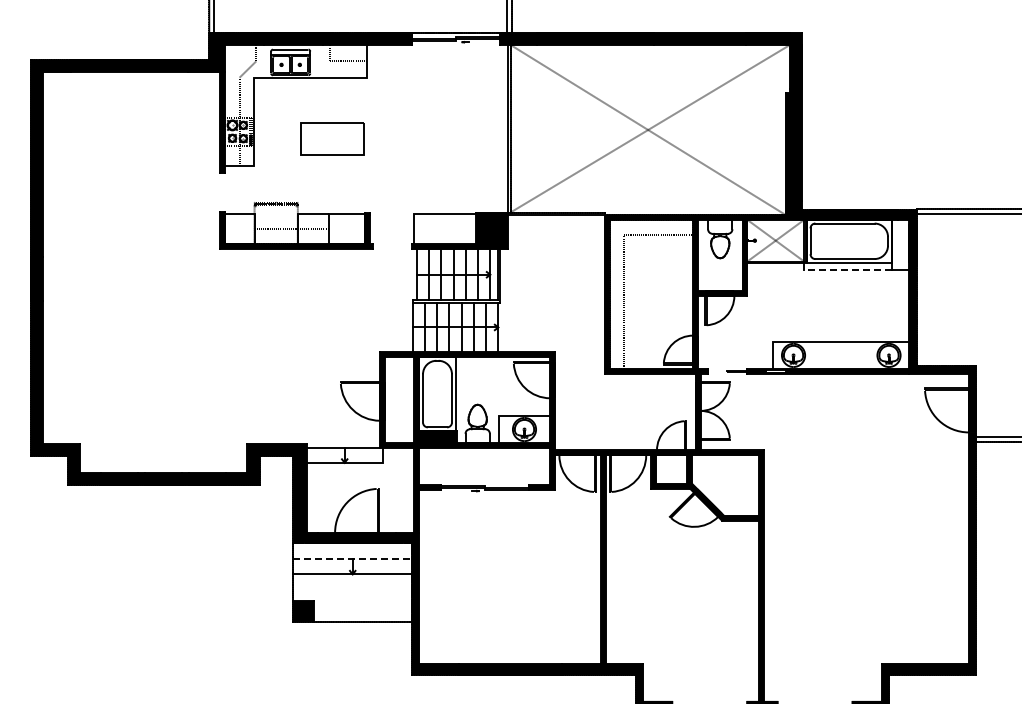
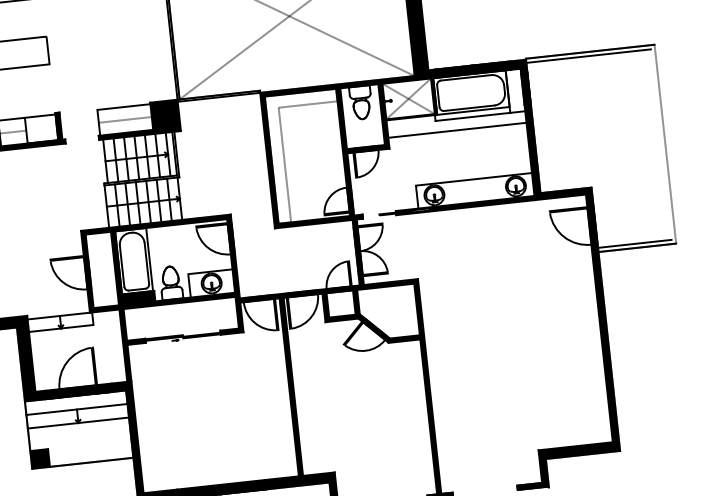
line: (445, 229) -> (125, 119), added
line: (847, 269) -> (472, 116), dashed -> solid
line: (828, 283) -> (457, 130), added
line: (353, 558) -> (77, 409), dashed -> solid

